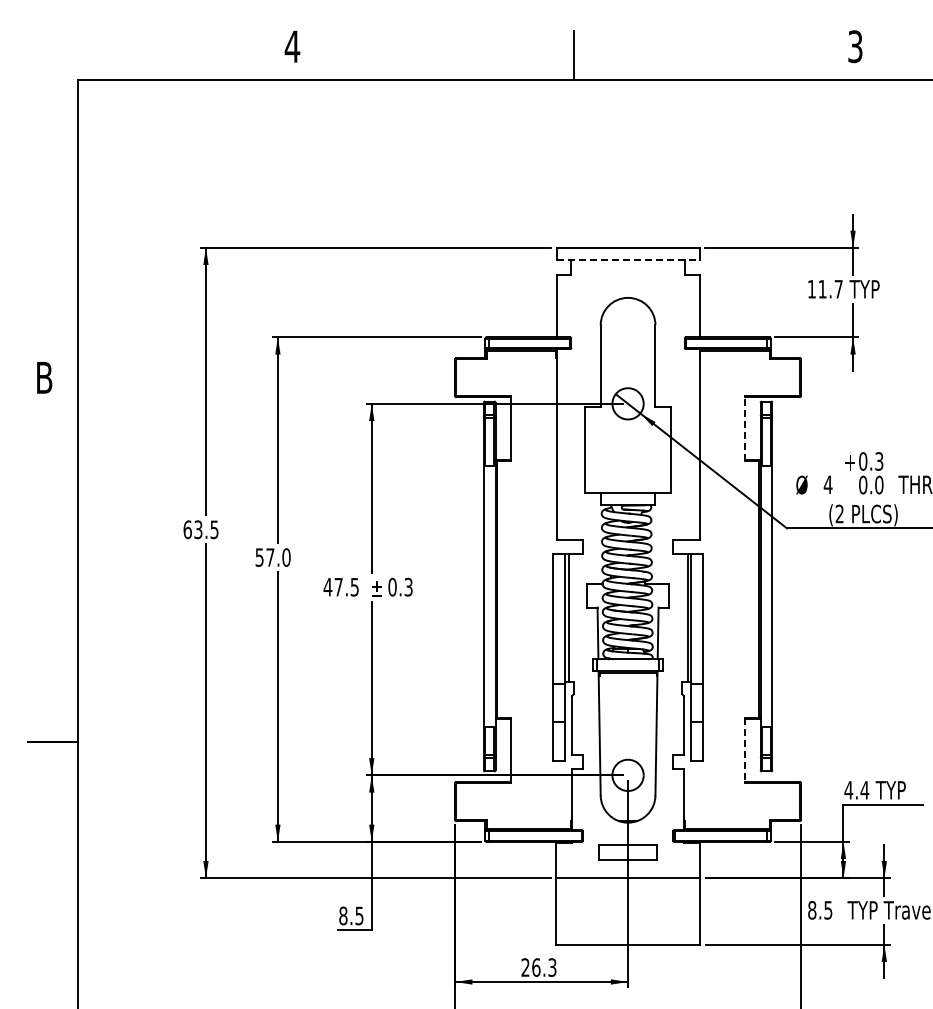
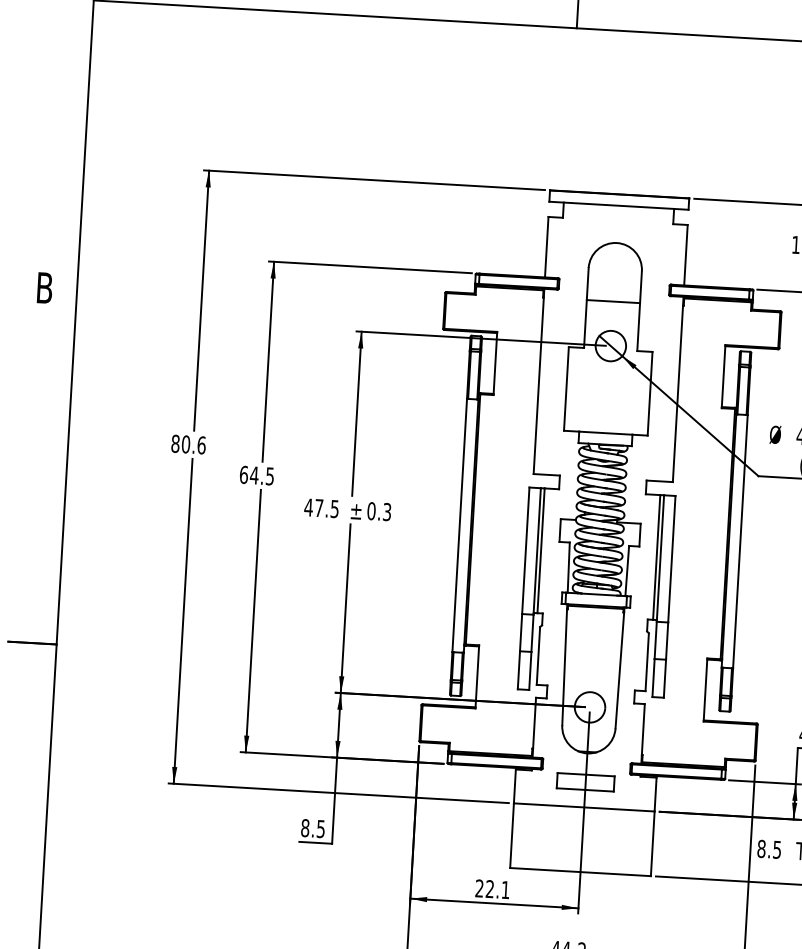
line: (628, 259) -> (619, 205), dashed -> solid
line: (627, 358) -> (612, 301), added
line: (745, 428) -> (723, 376), dashed -> solid
text: (200, 529) -> (188, 444), 63.5 -> 80.6
text: (272, 557) -> (256, 475), 57.0 -> 64.5
line: (745, 751) -> (705, 690), dashed -> solid
text: (544, 967) -> (497, 889), 26.3 -> 22.1

